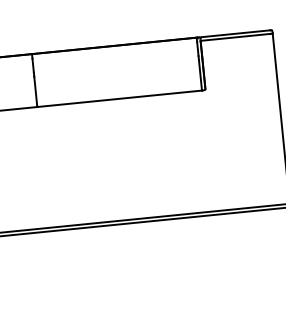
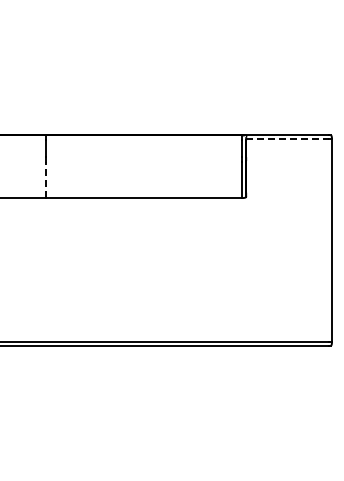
line: (235, 37) -> (287, 139), solid -> dashed
line: (36, 91) -> (46, 179), solid -> dashed

